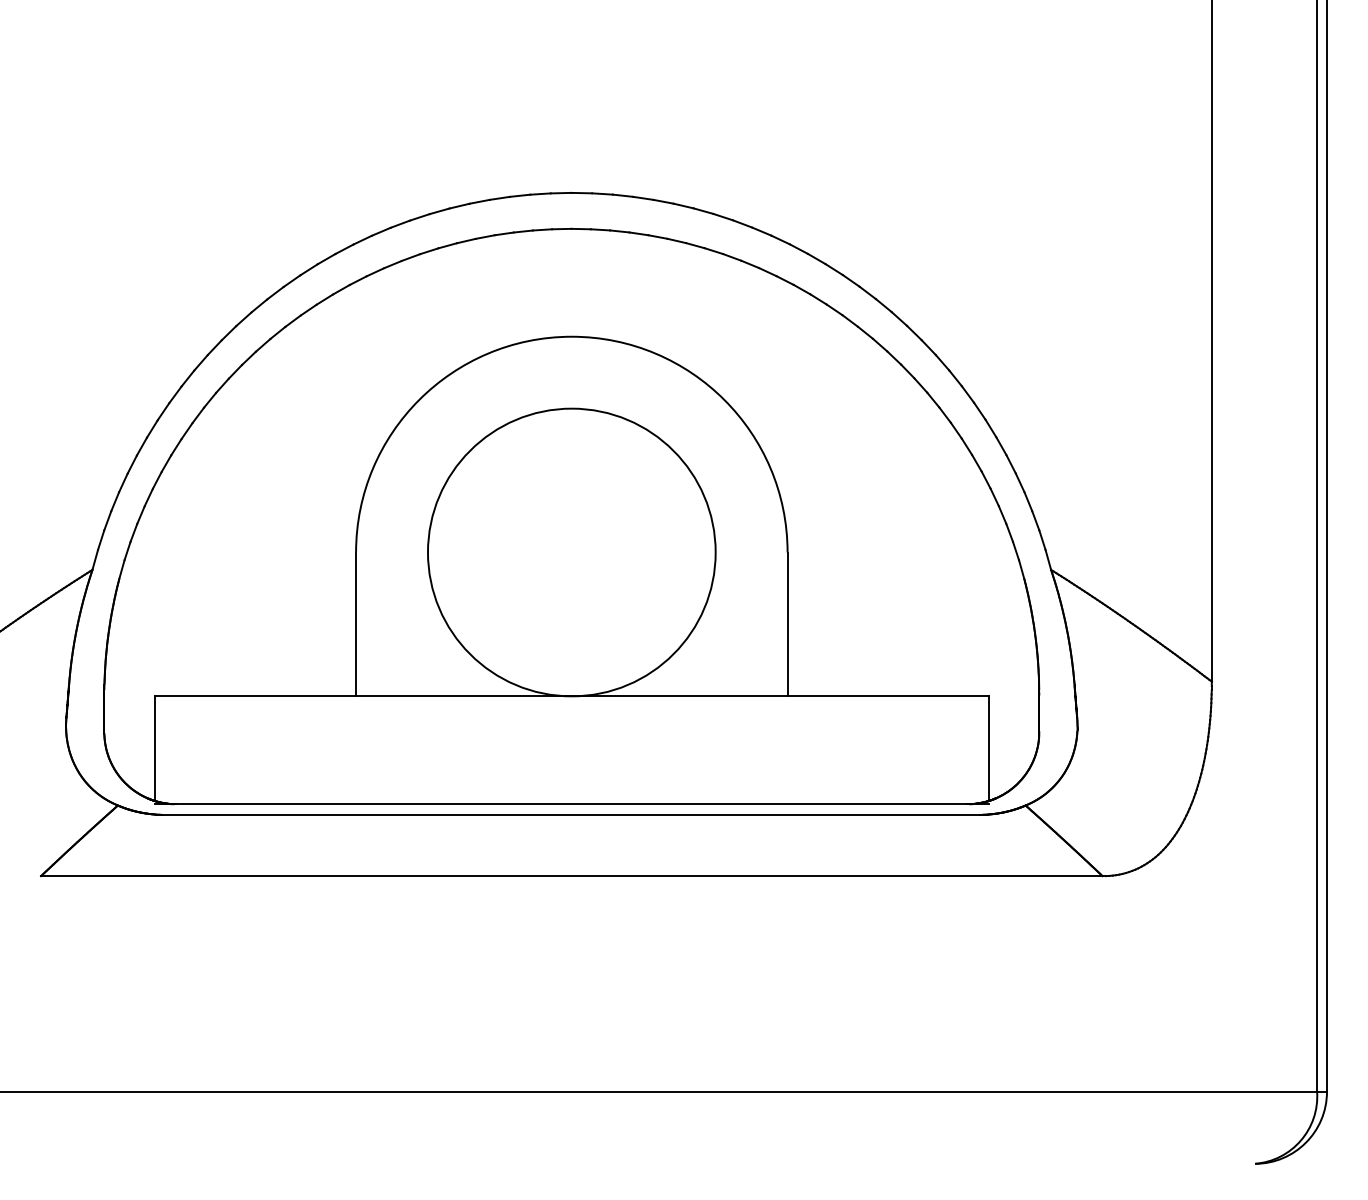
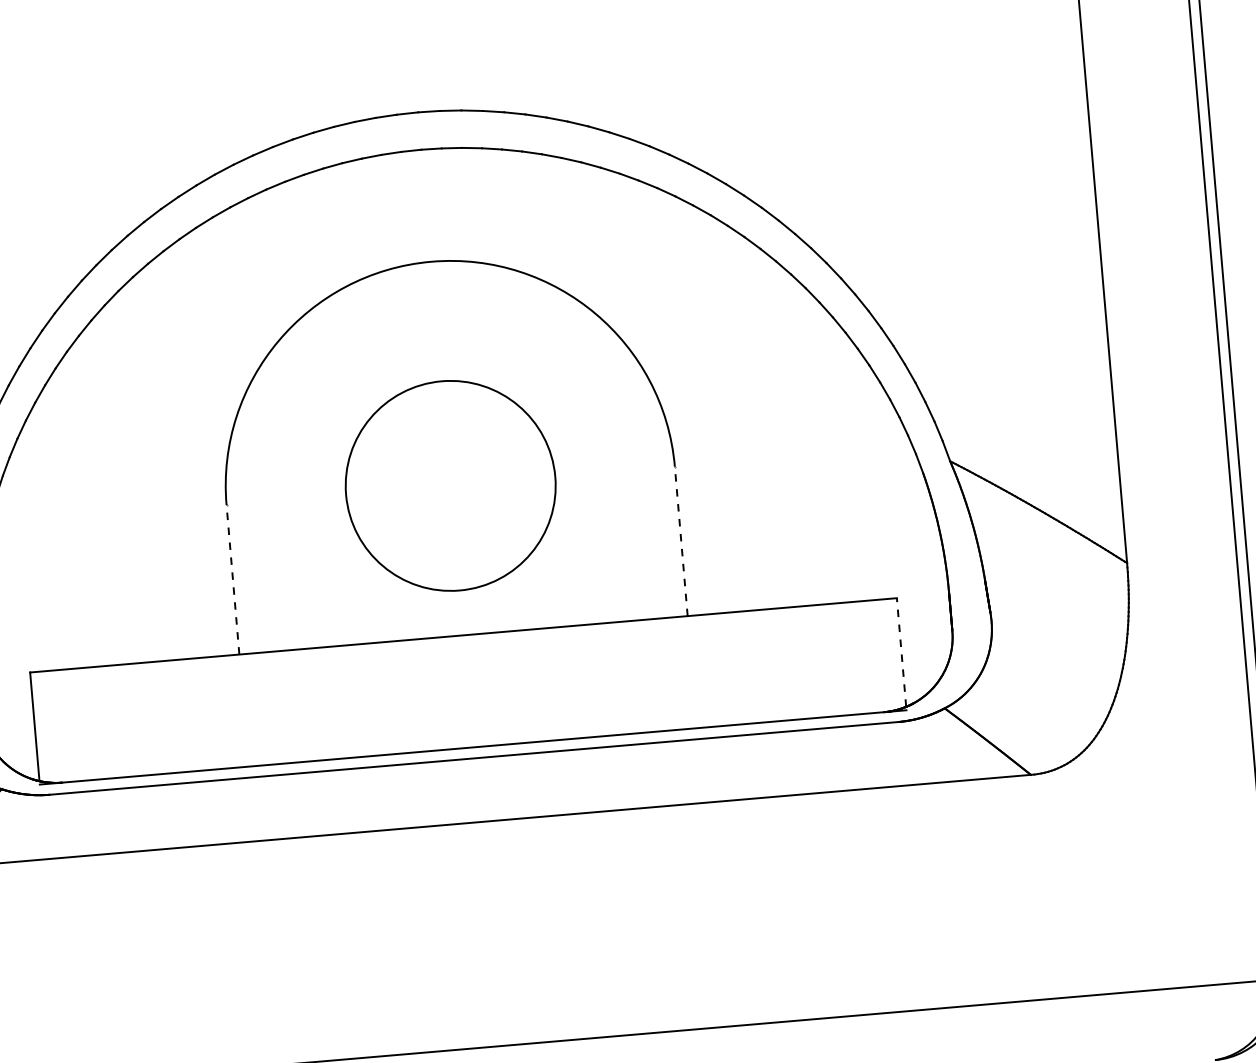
circle: (571, 552) -> (450, 485), size x0.7
line: (356, 624) -> (233, 579), solid -> dashed
line: (787, 624) -> (681, 541), solid -> dashed
line: (988, 748) -> (901, 652), solid -> dashed

